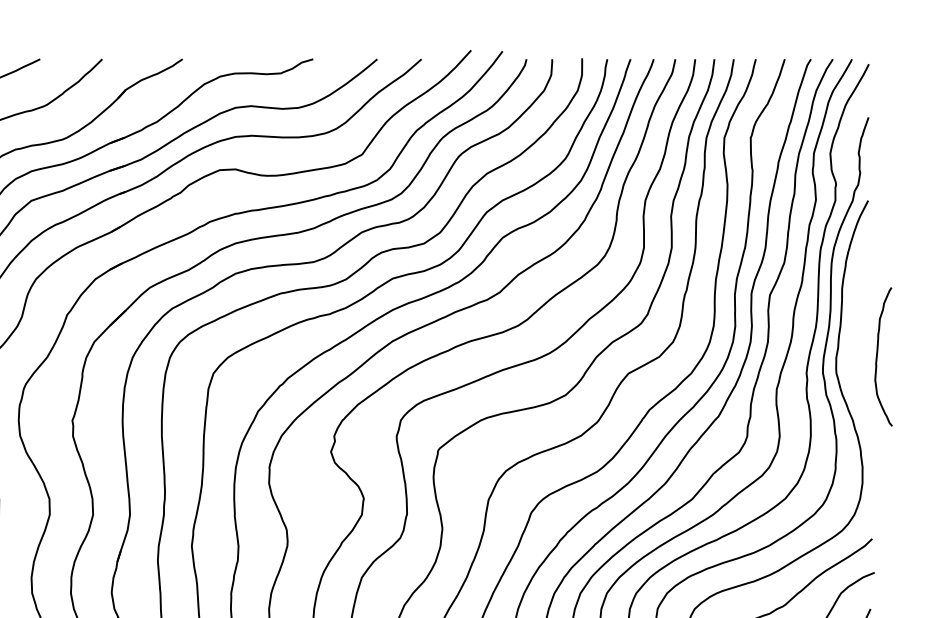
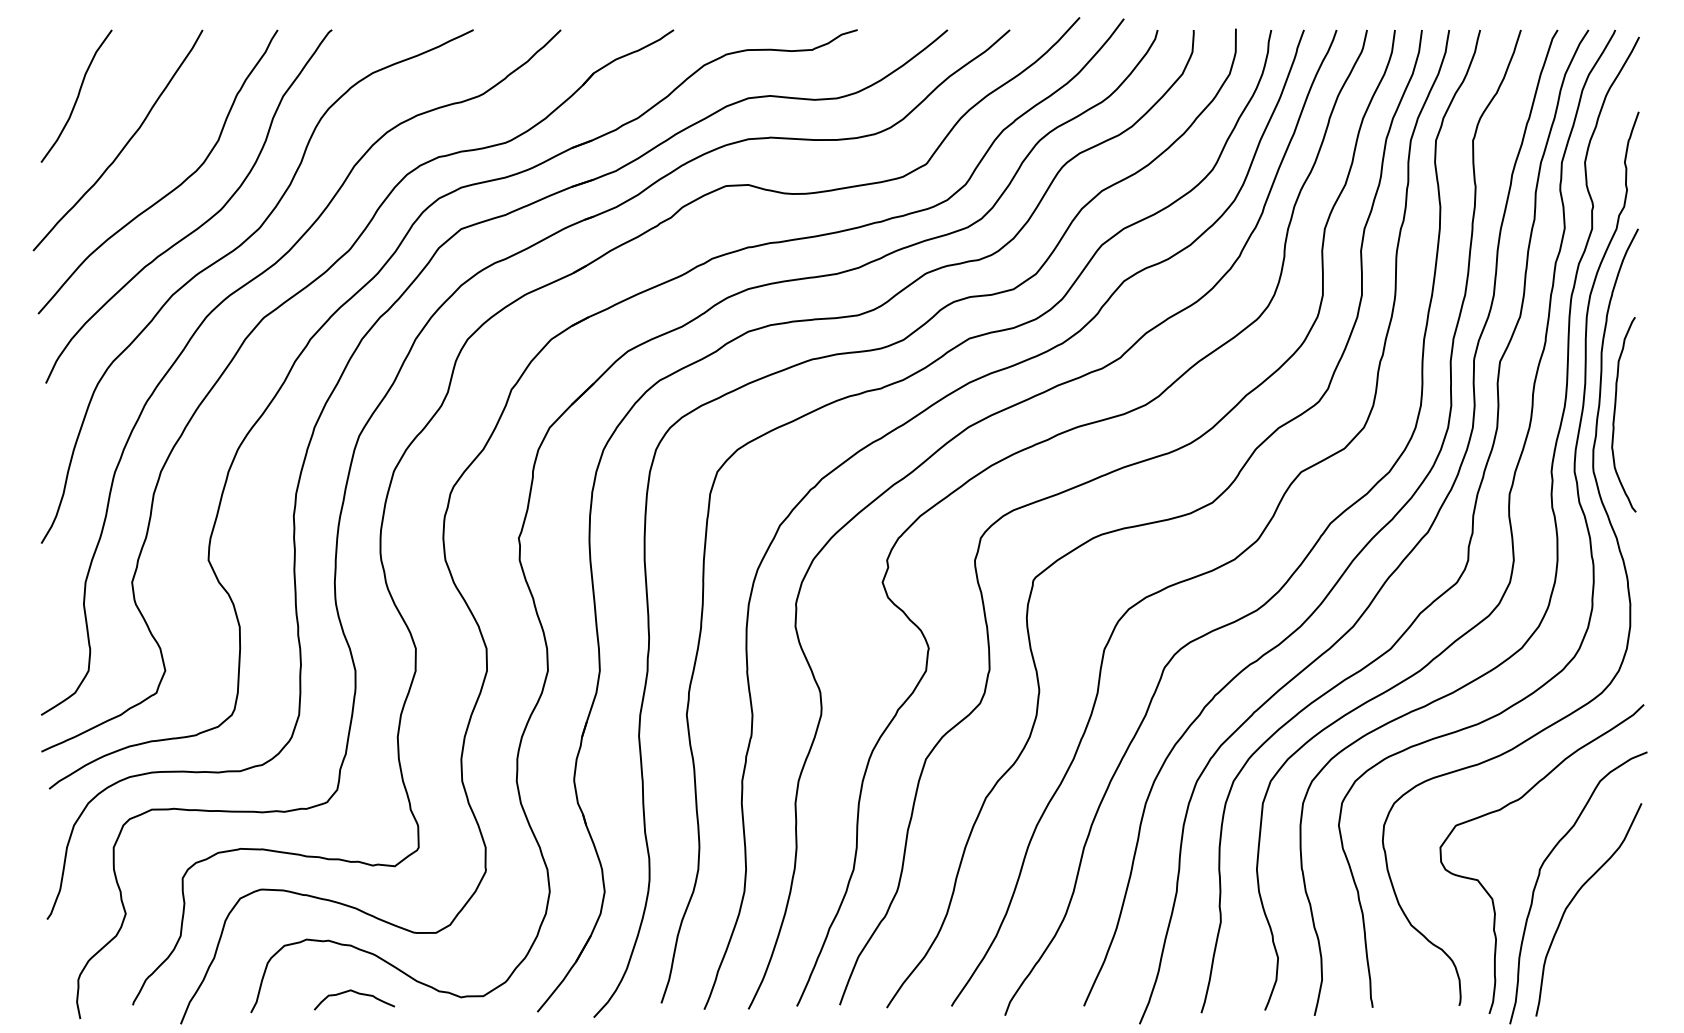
curve: (877, 356) -> (1615, 414), moved

